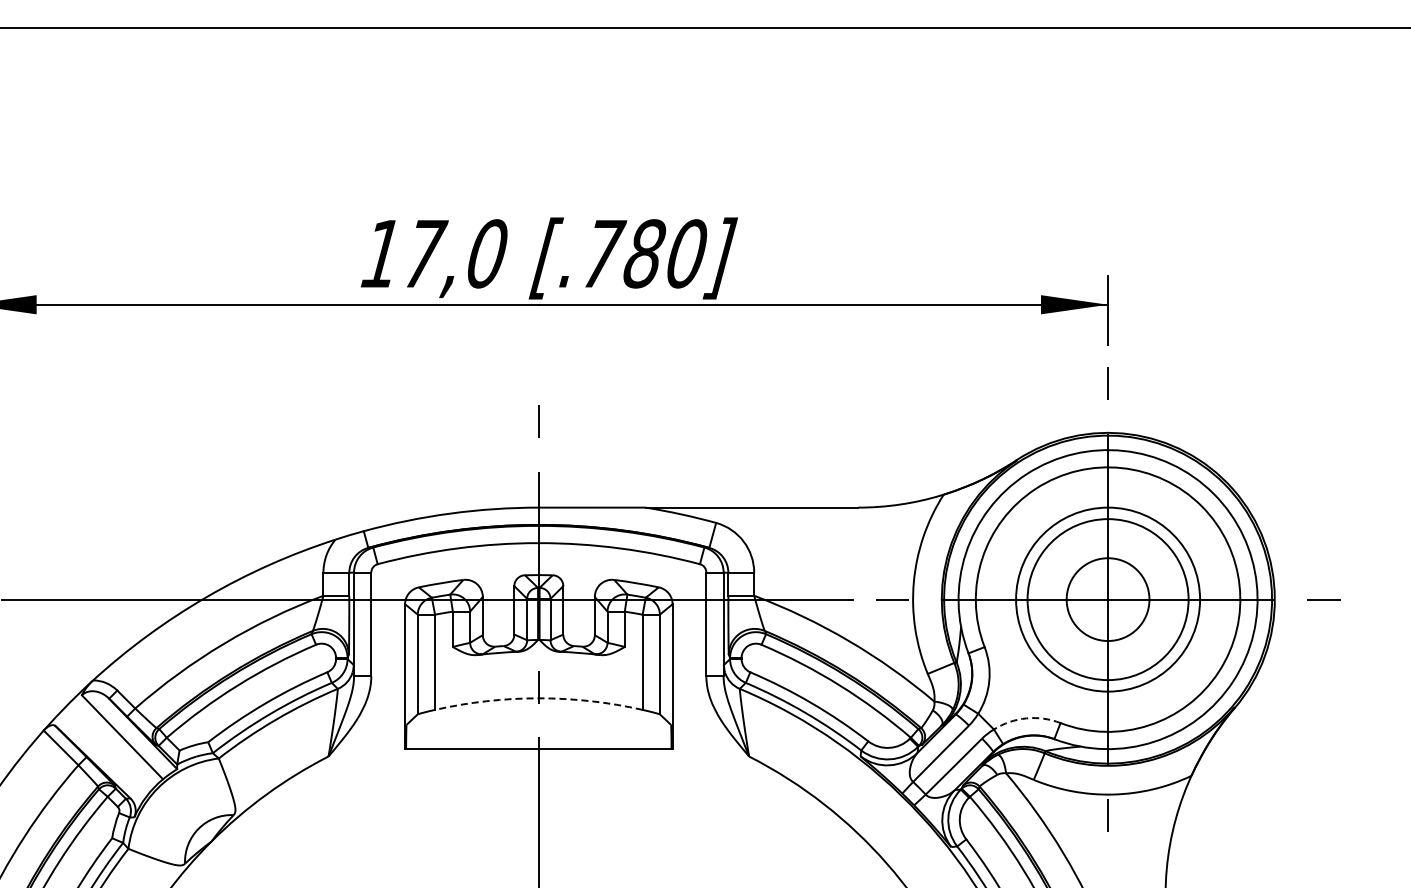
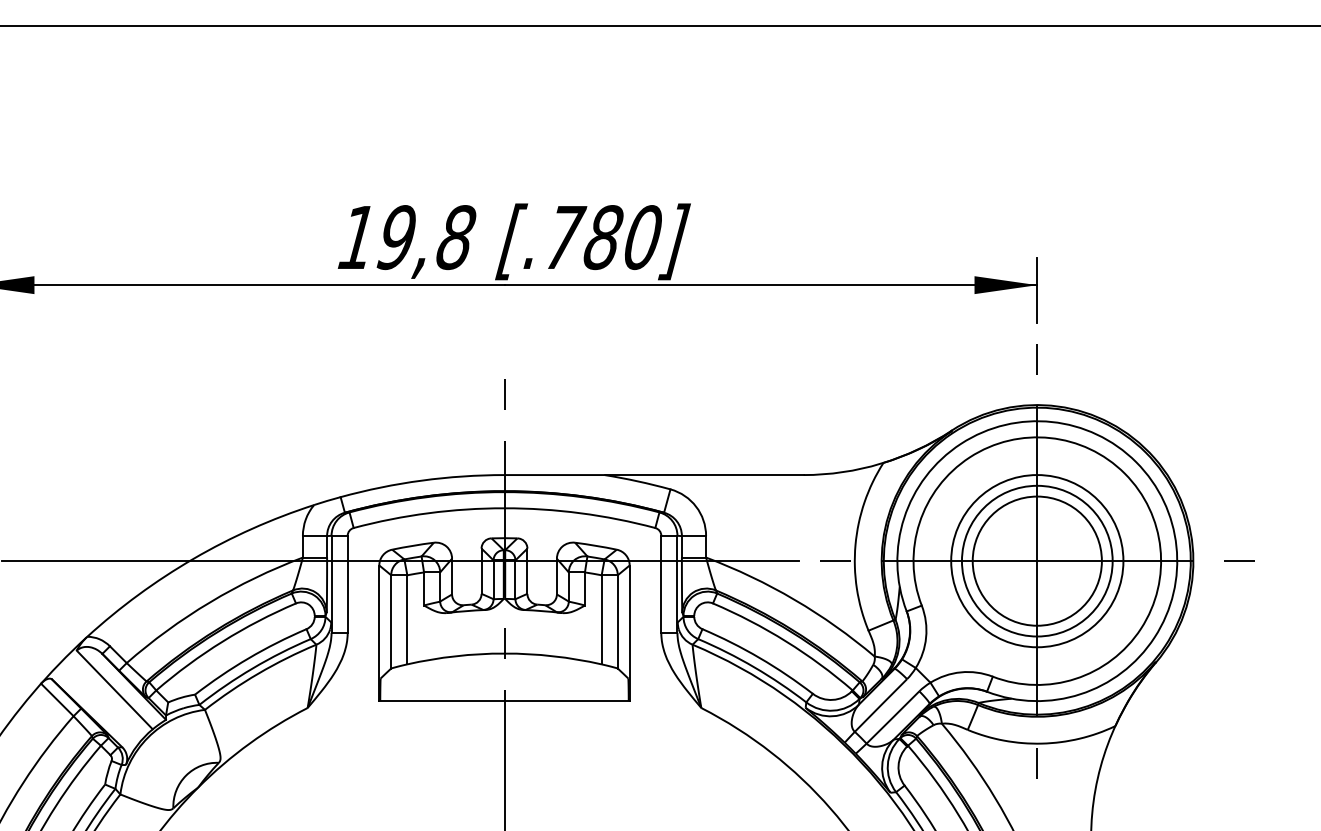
text: (455, 253) -> (426, 237), 17,0 -> 19,8
circle: (1108, 599) -> (1037, 561), size x1.67
arc: (538, 698) -> (504, 653), dashed -> solid
arc: (1026, 718) -> (960, 672), dashed -> solid

